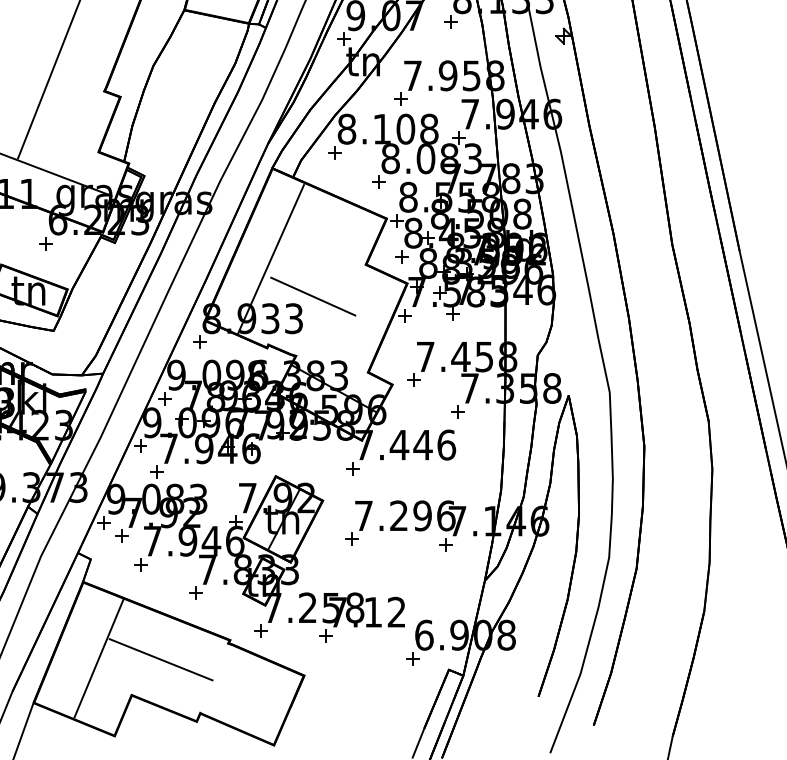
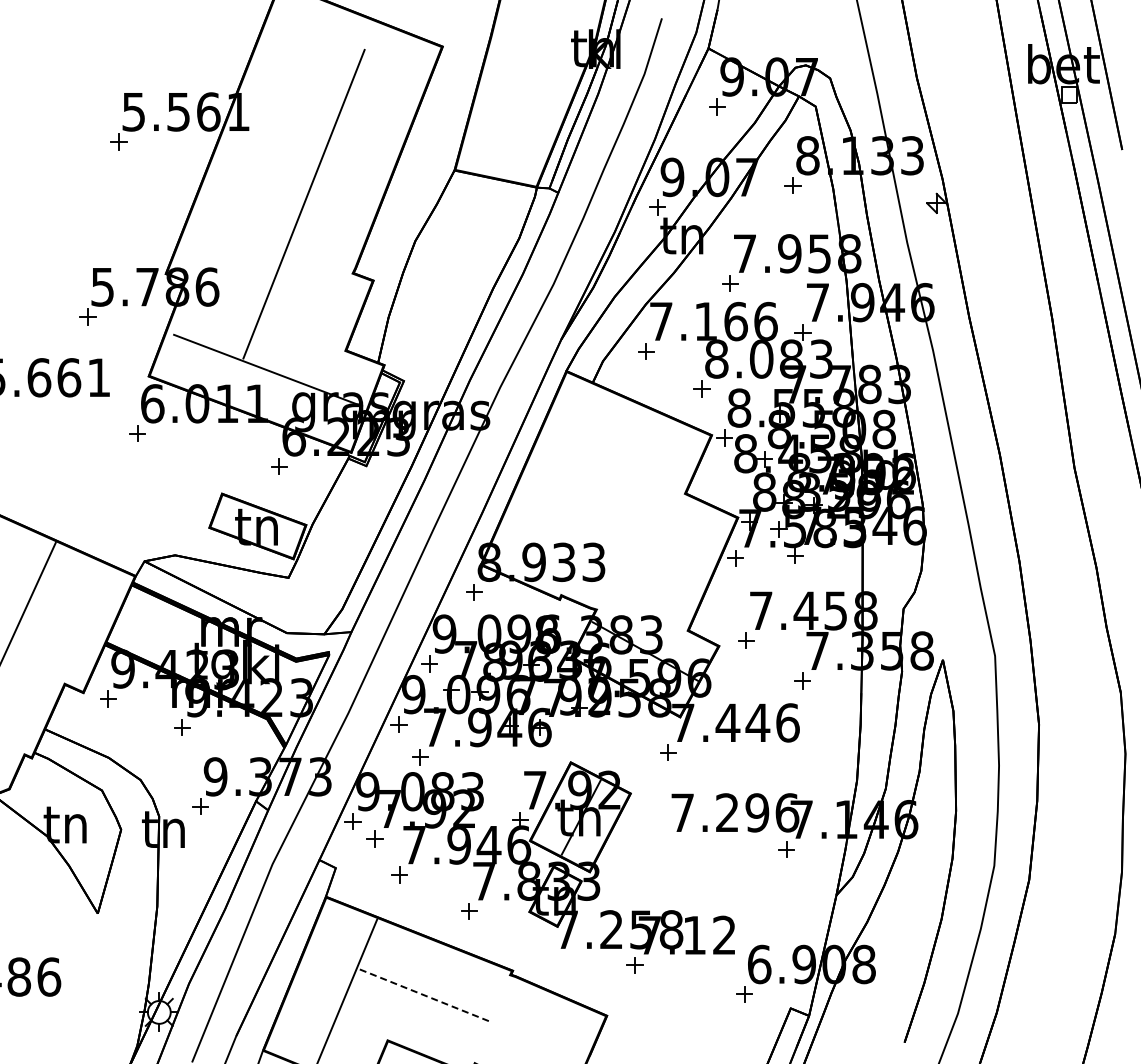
text: (388, 129) -> (713, 321), 8.108 -> 7.166
part: (401, 256) -> (730, 483), removed
line: (270, 259) -> (564, 486), removed
line: (313, 296) -> (618, 534), removed
part: (351, 539) -> (667, 842), removed
part: (260, 631) -> (551, 959), removed
line: (161, 659) -> (425, 995), solid -> dashed

